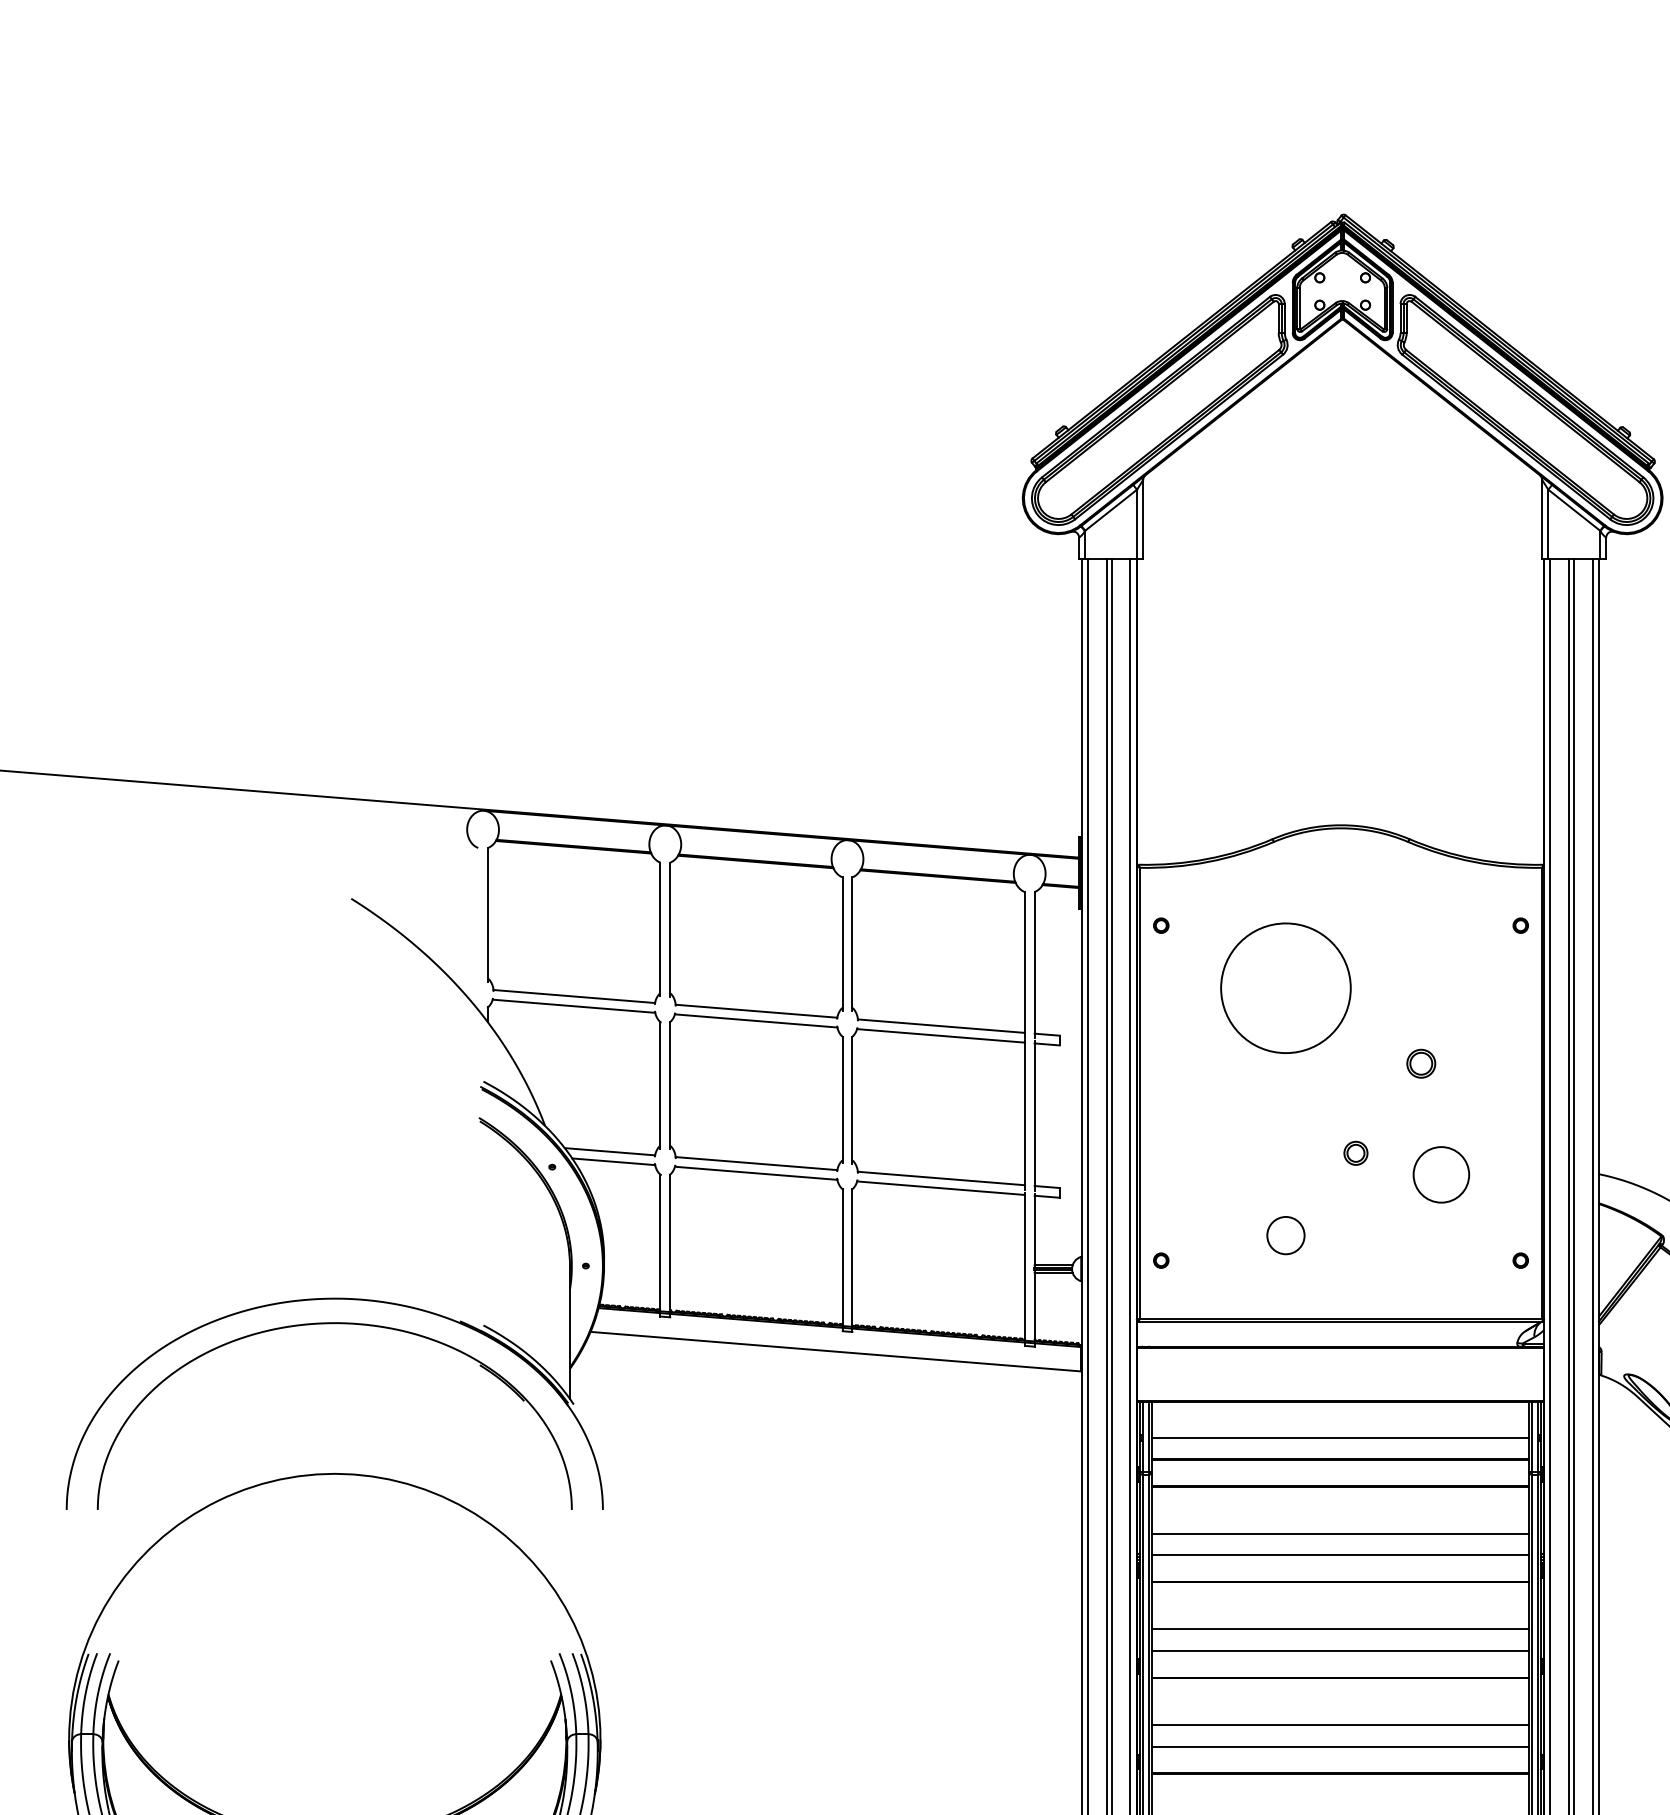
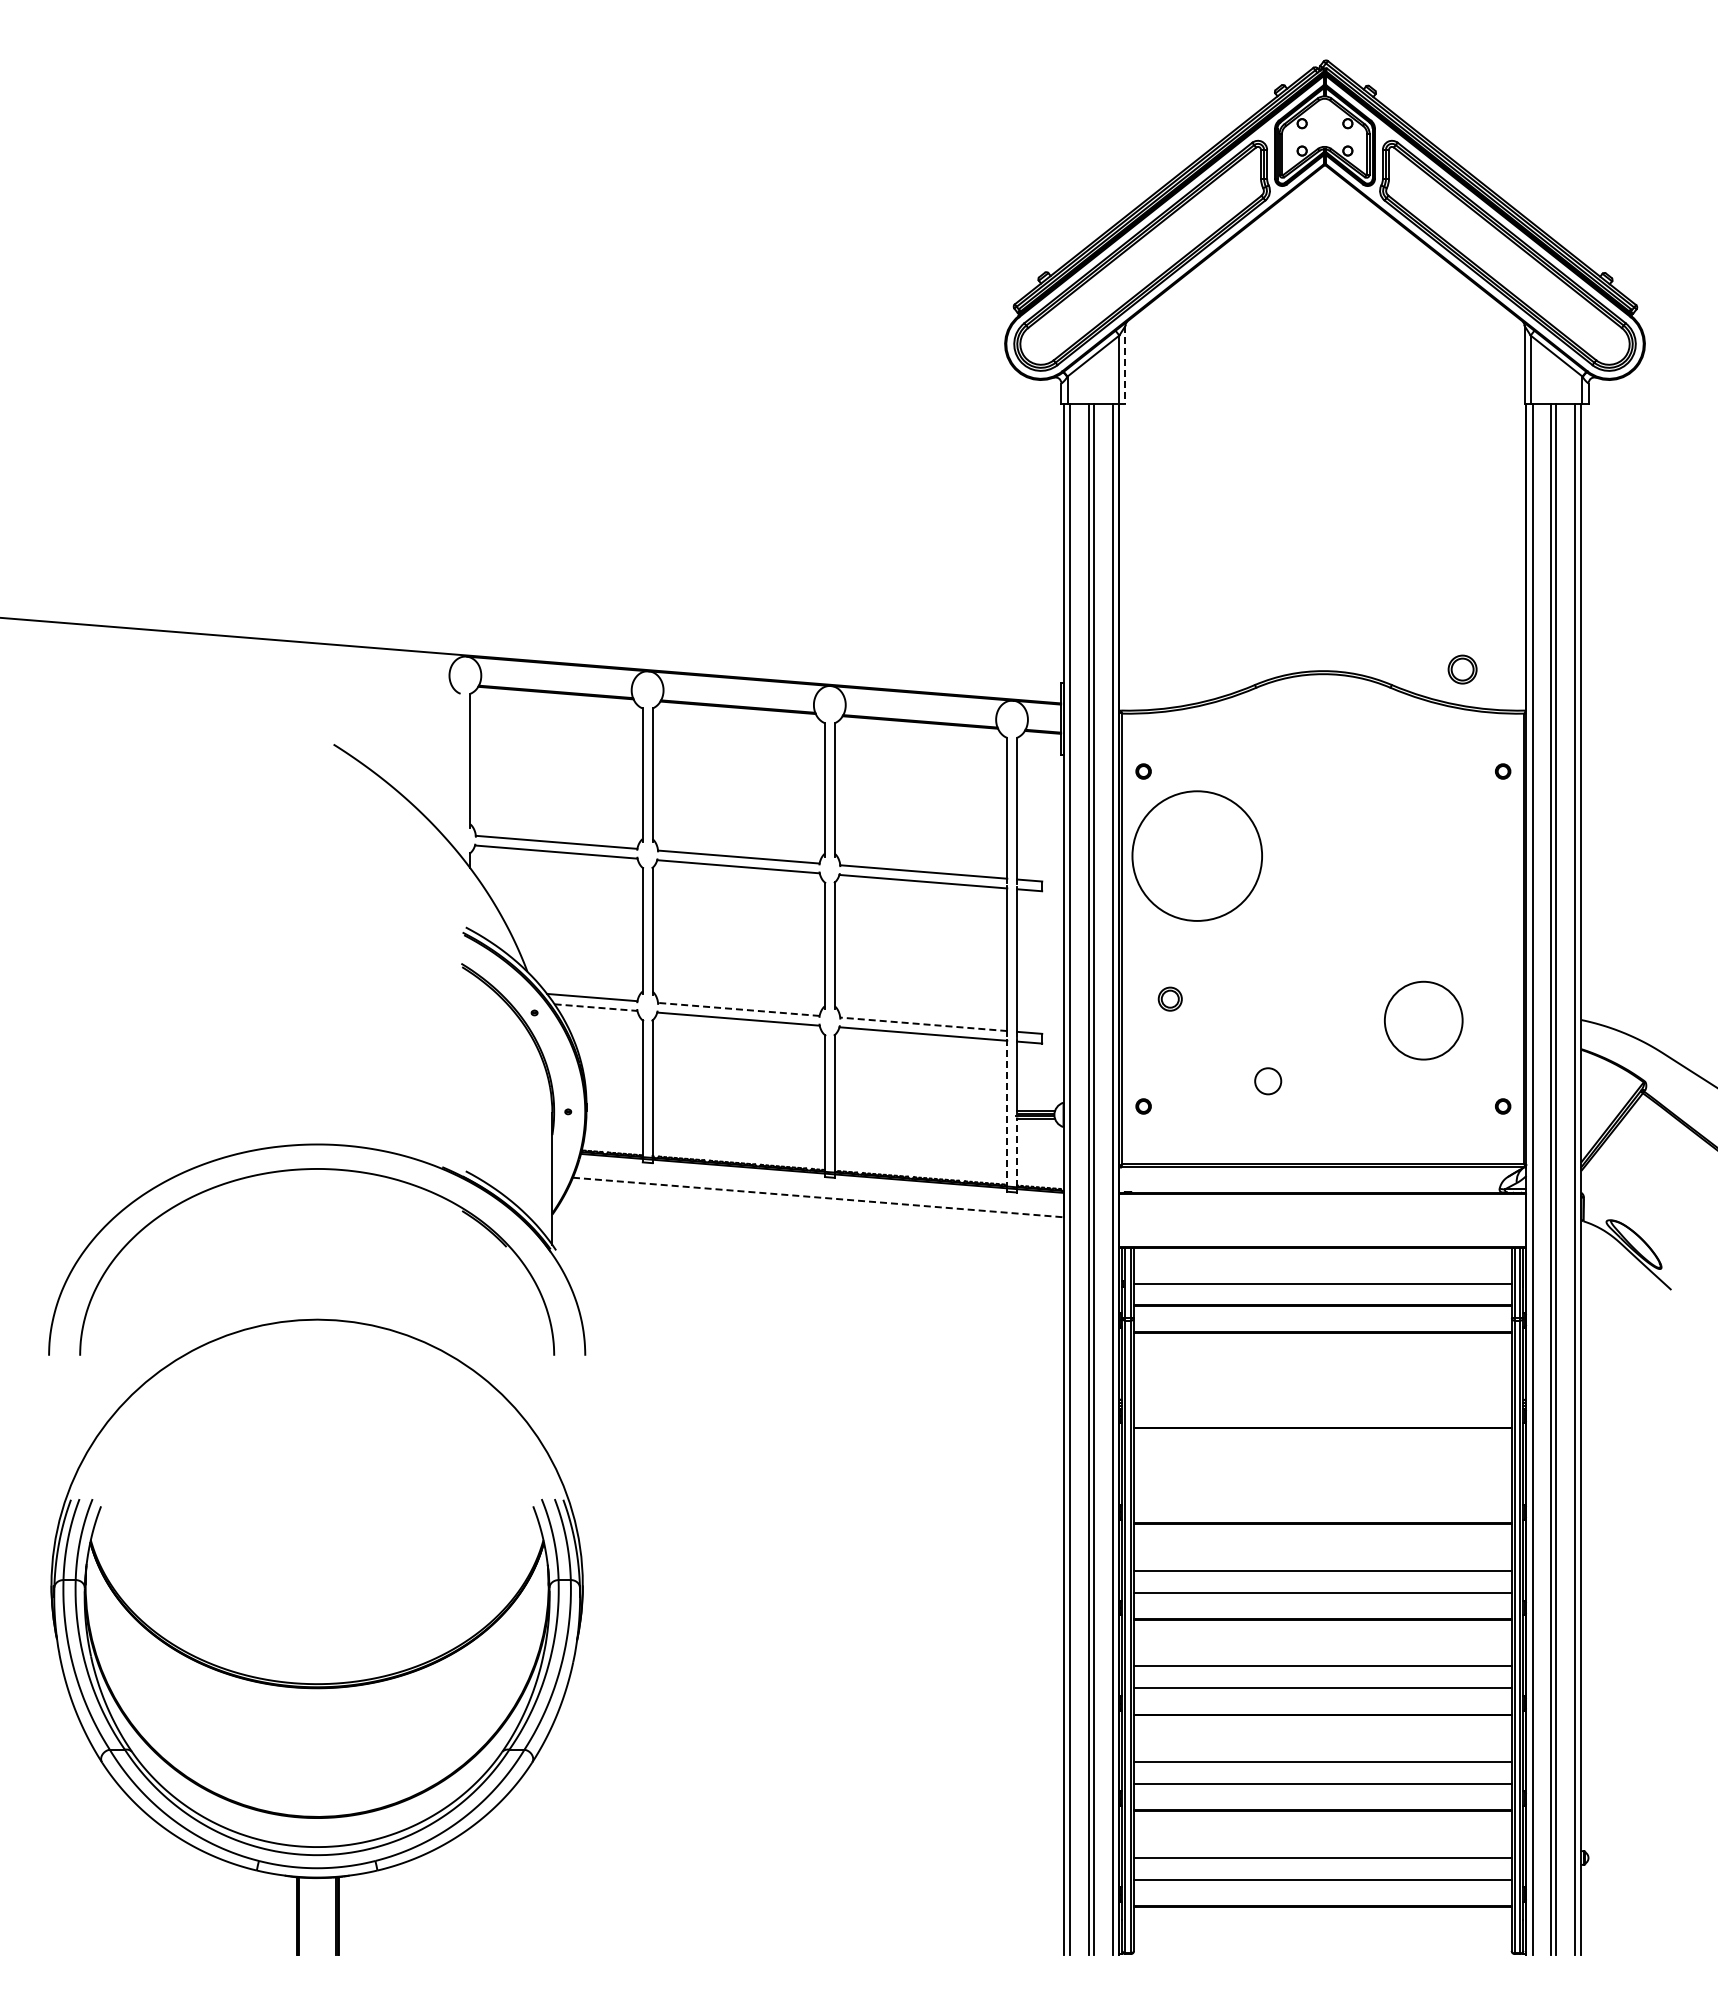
line: (1143, 519) -> (1125, 365), solid -> dashed
circle: (1285, 987) -> (1196, 855), moved
part: (1421, 1063) -> (1462, 669), moved
part: (1355, 1152) -> (1169, 998), moved
line: (614, 1161) -> (596, 1007), solid -> dashed
line: (756, 1163) -> (738, 1009), solid -> dashed
circle: (1441, 1174) -> (1423, 1020), size x1.4
line: (941, 1178) -> (923, 1024), solid -> dashed
circle: (1285, 1234) -> (1267, 1080), size x0.7
line: (1025, 1267) -> (1007, 1113), solid -> dashed
line: (1035, 1306) -> (1017, 1152), solid -> dashed
line: (836, 1351) -> (818, 1197), solid -> dashed
line: (1340, 1533) -> (1322, 1379), removed
line: (1340, 1555) -> (1322, 1401), removed
line: (1340, 1629) -> (1322, 1475), removed
line: (1340, 1650) -> (1322, 1496), removed

